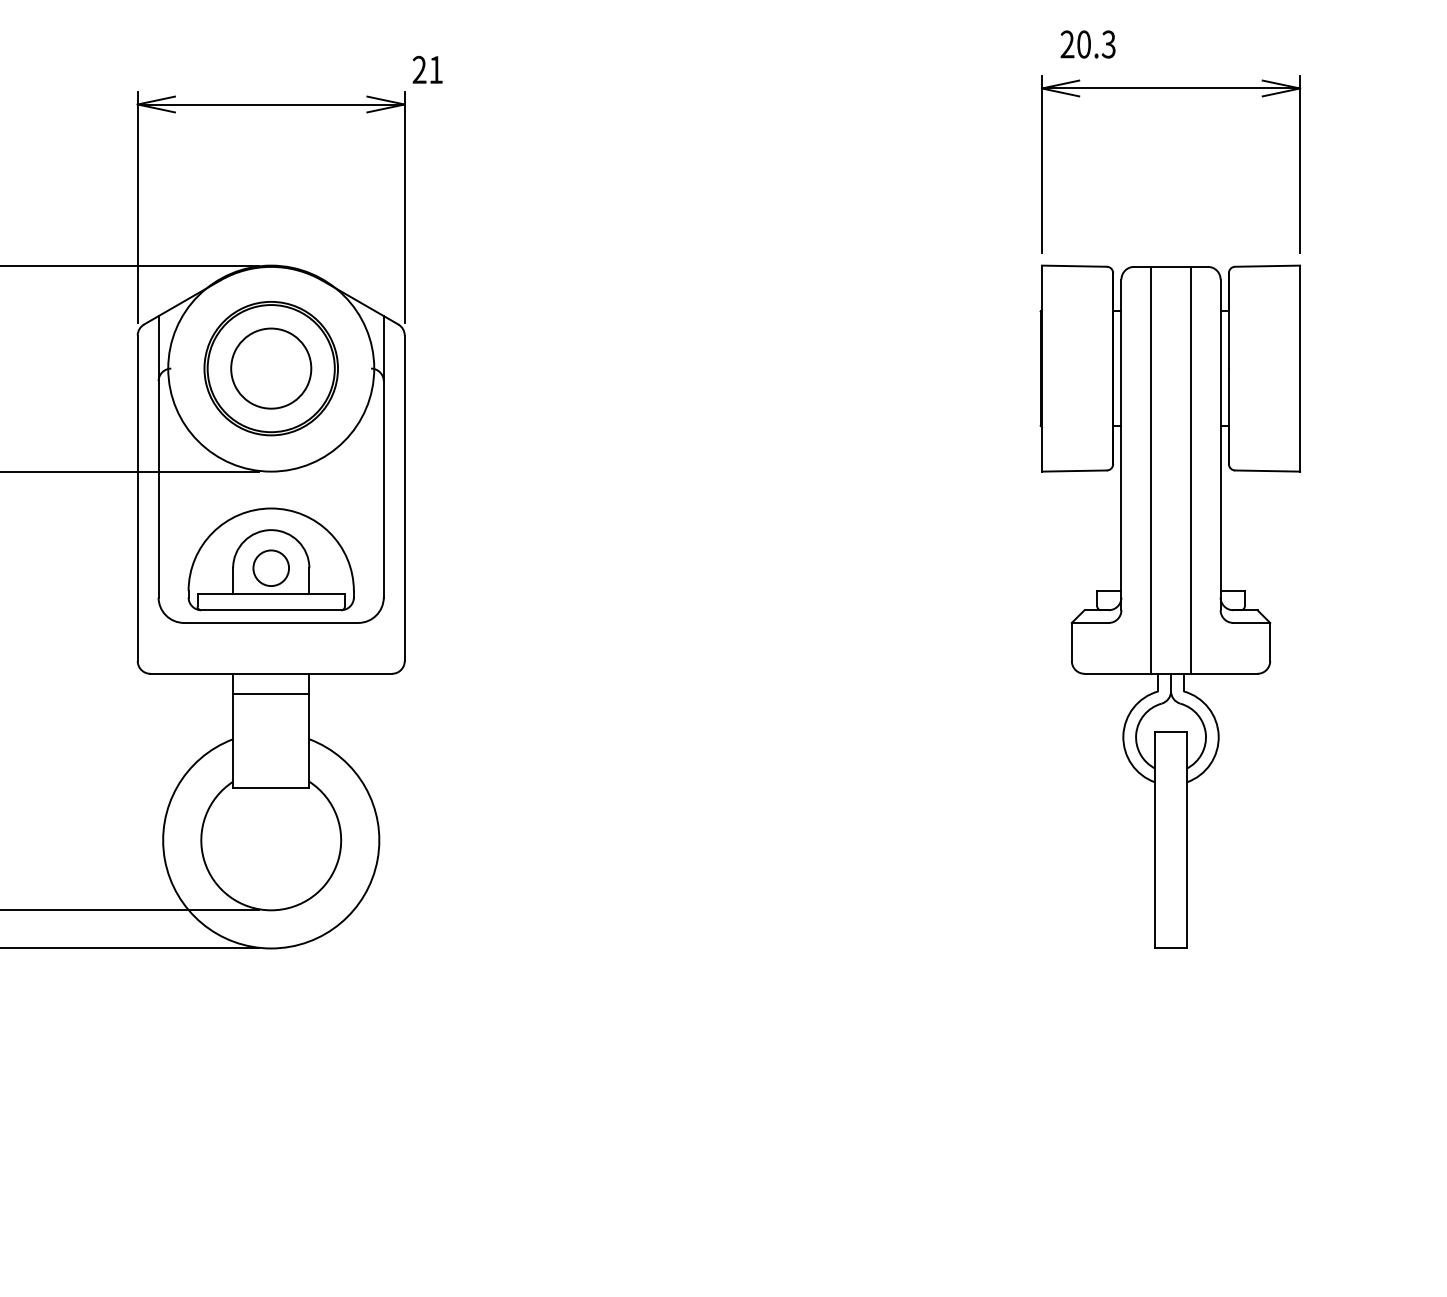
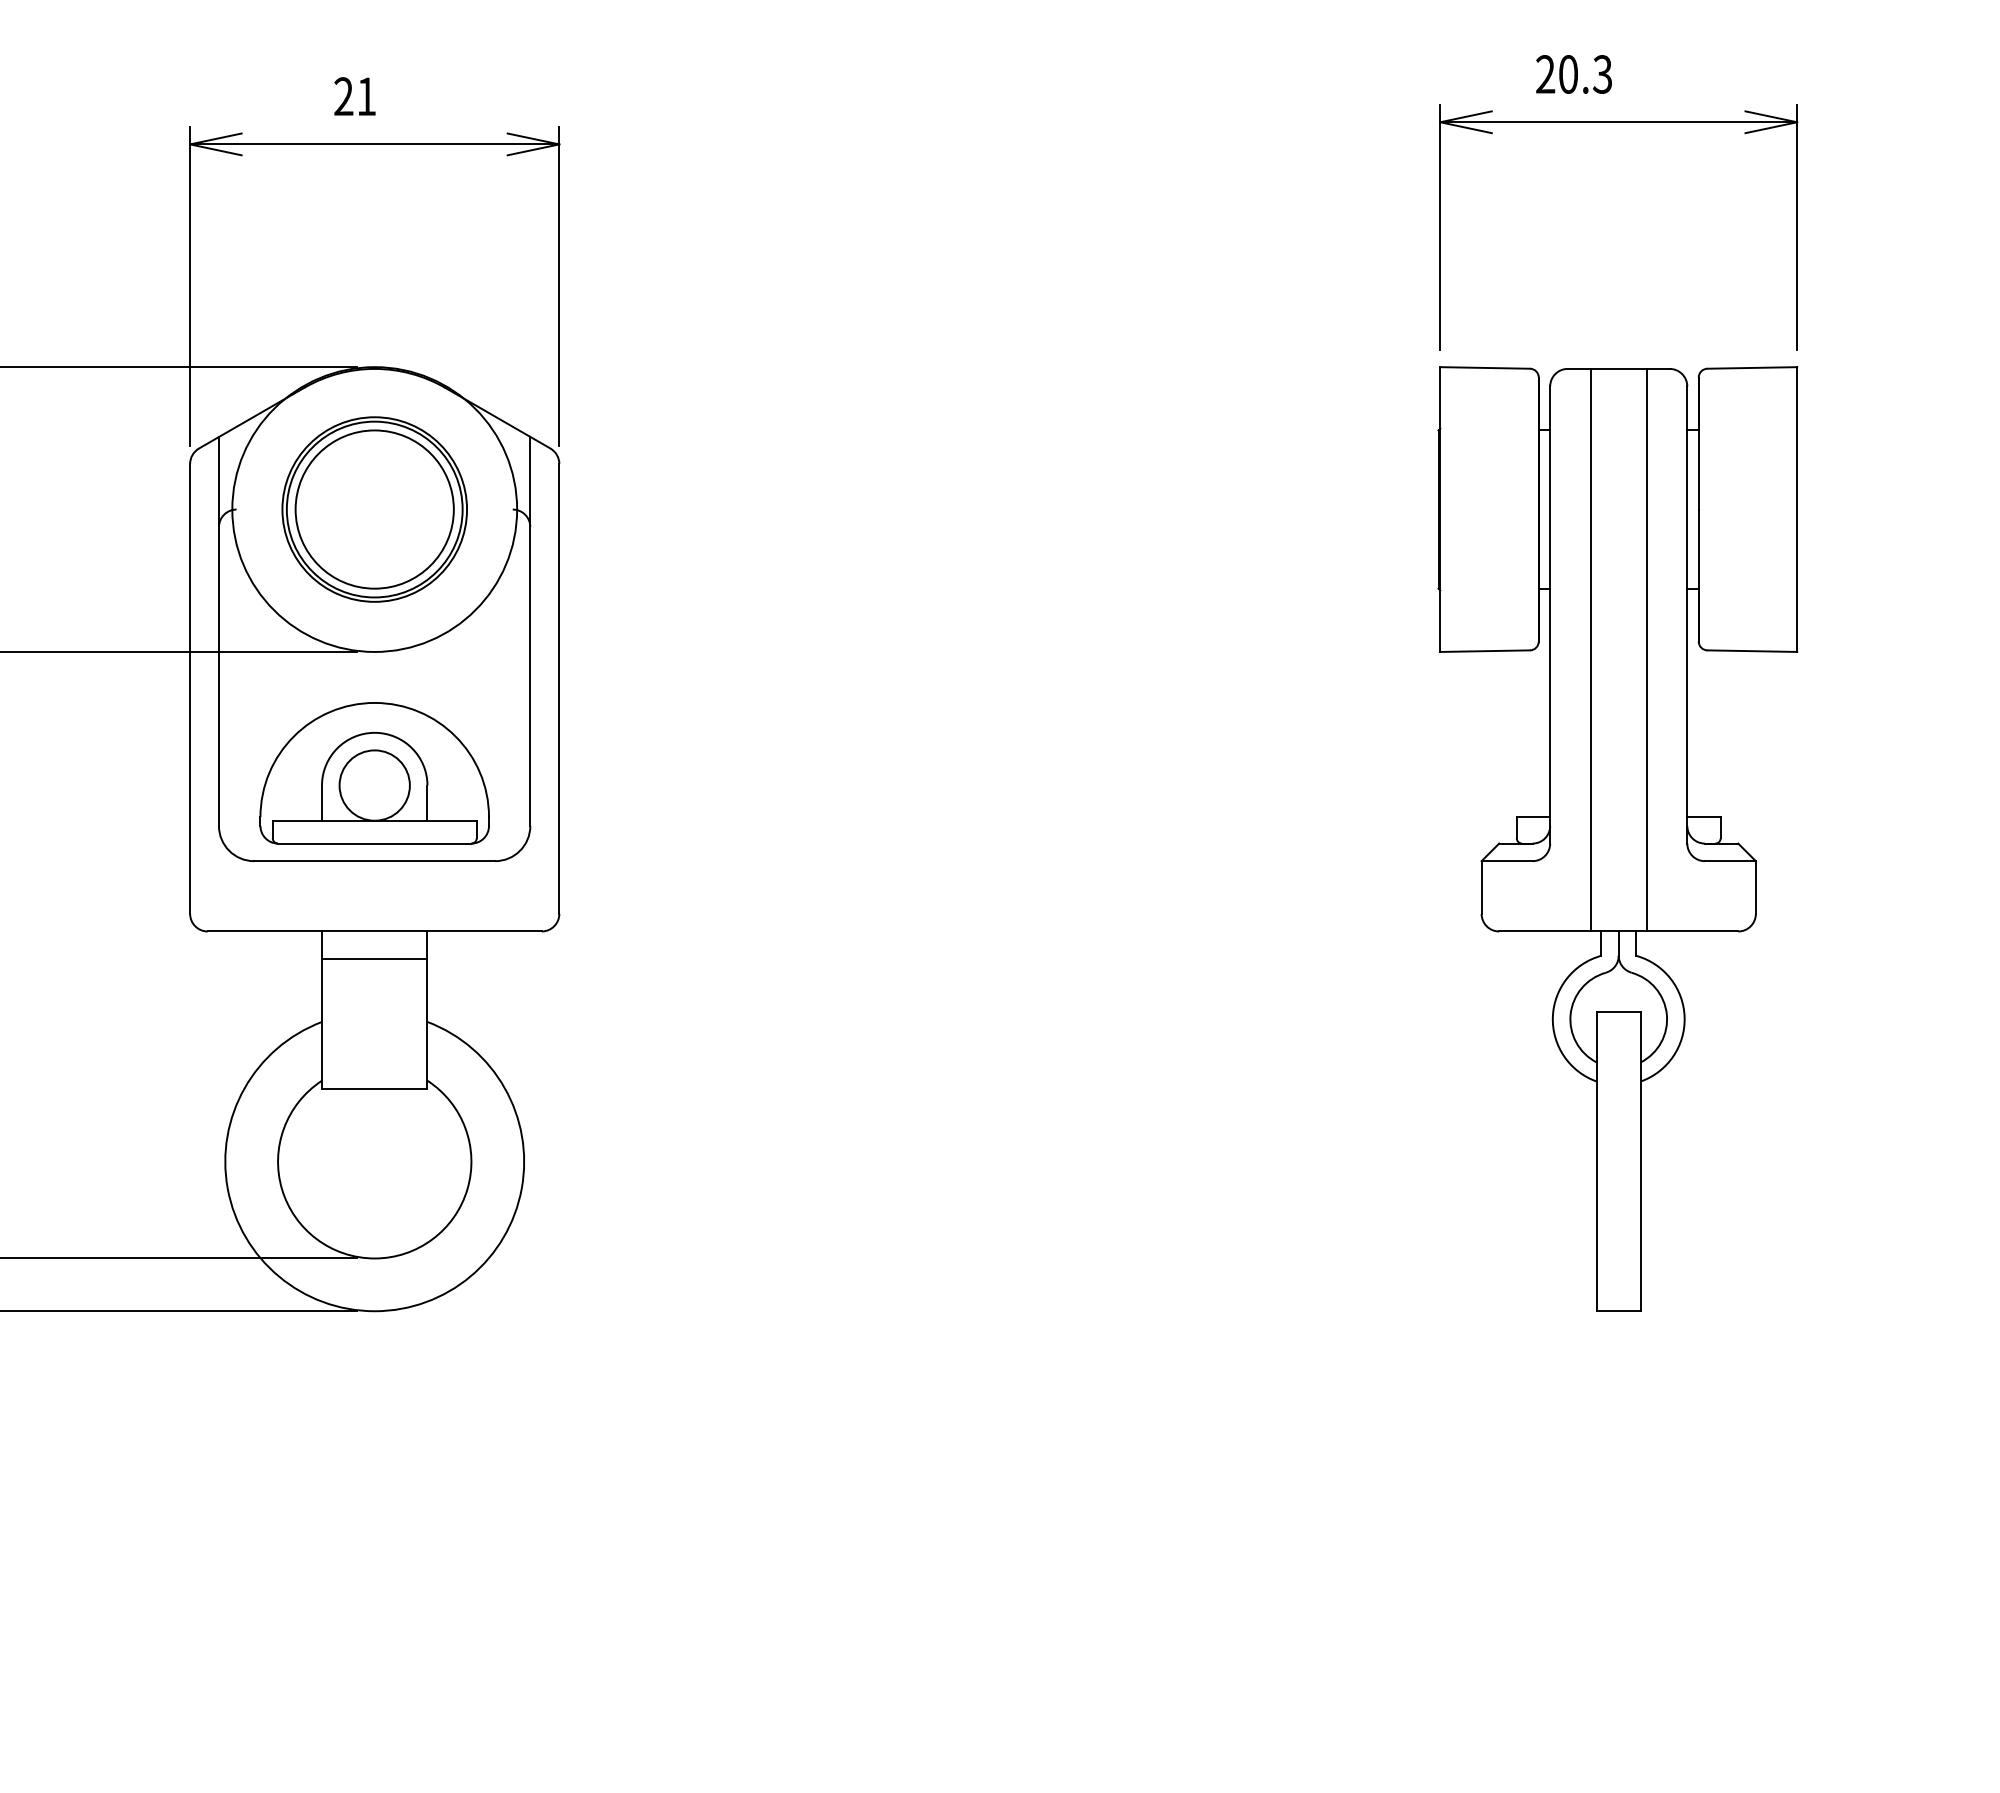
text: (1087, 44) -> (1573, 74), moved
text: (427, 69) -> (354, 96), moved
circle: (271, 368) -> (374, 509), size x1.43
circle: (271, 568) -> (374, 785), size x1.43

